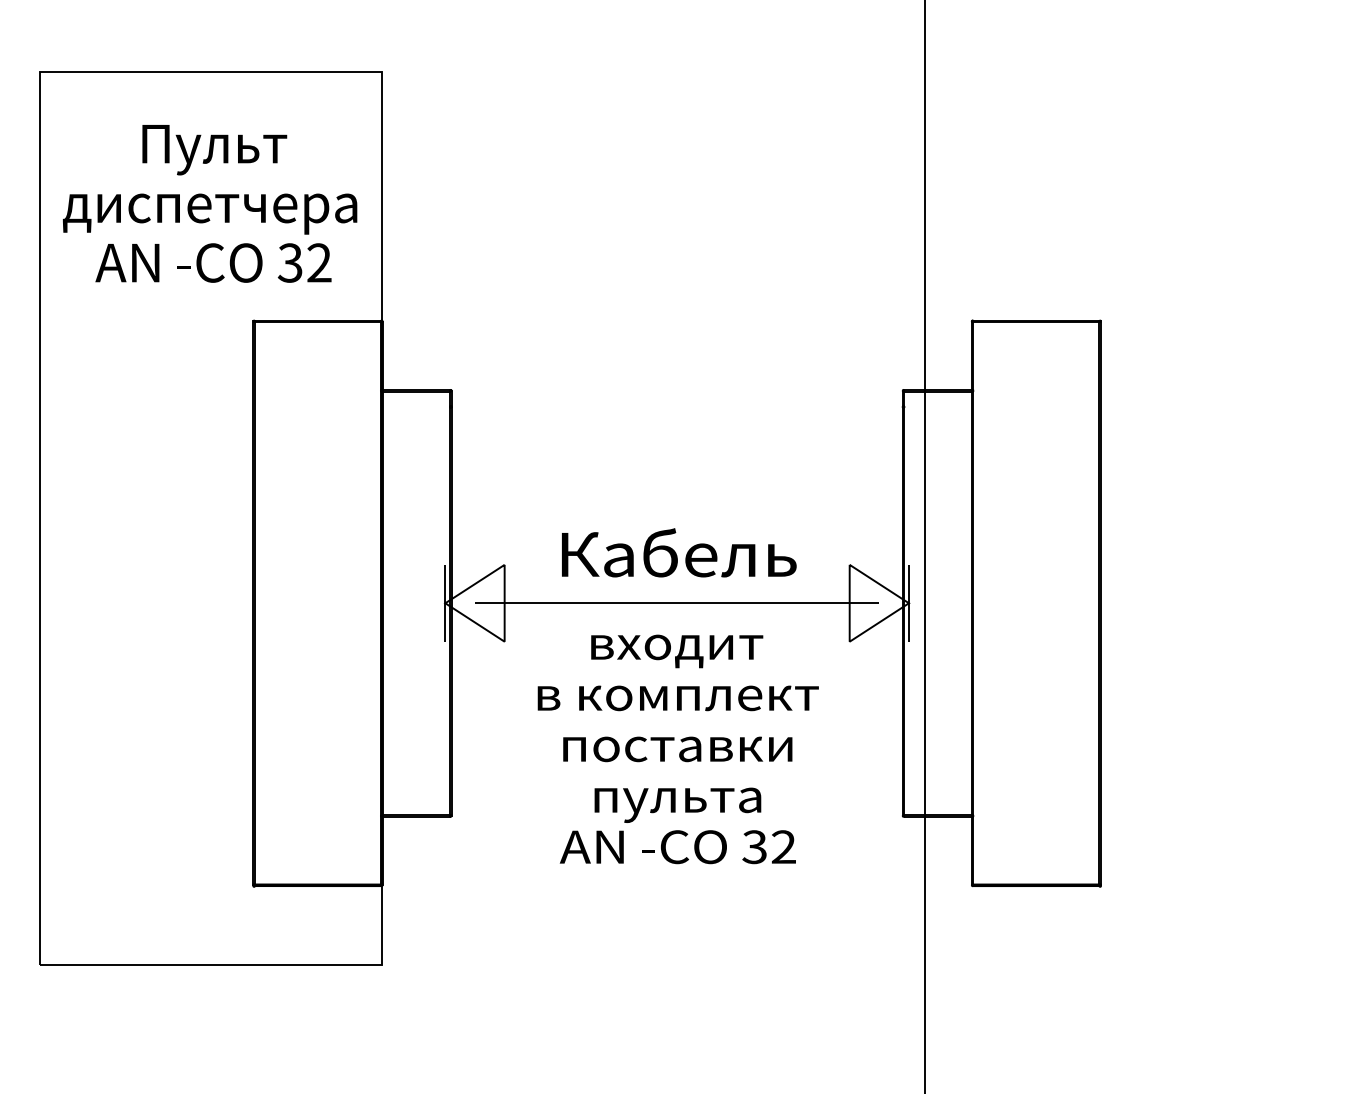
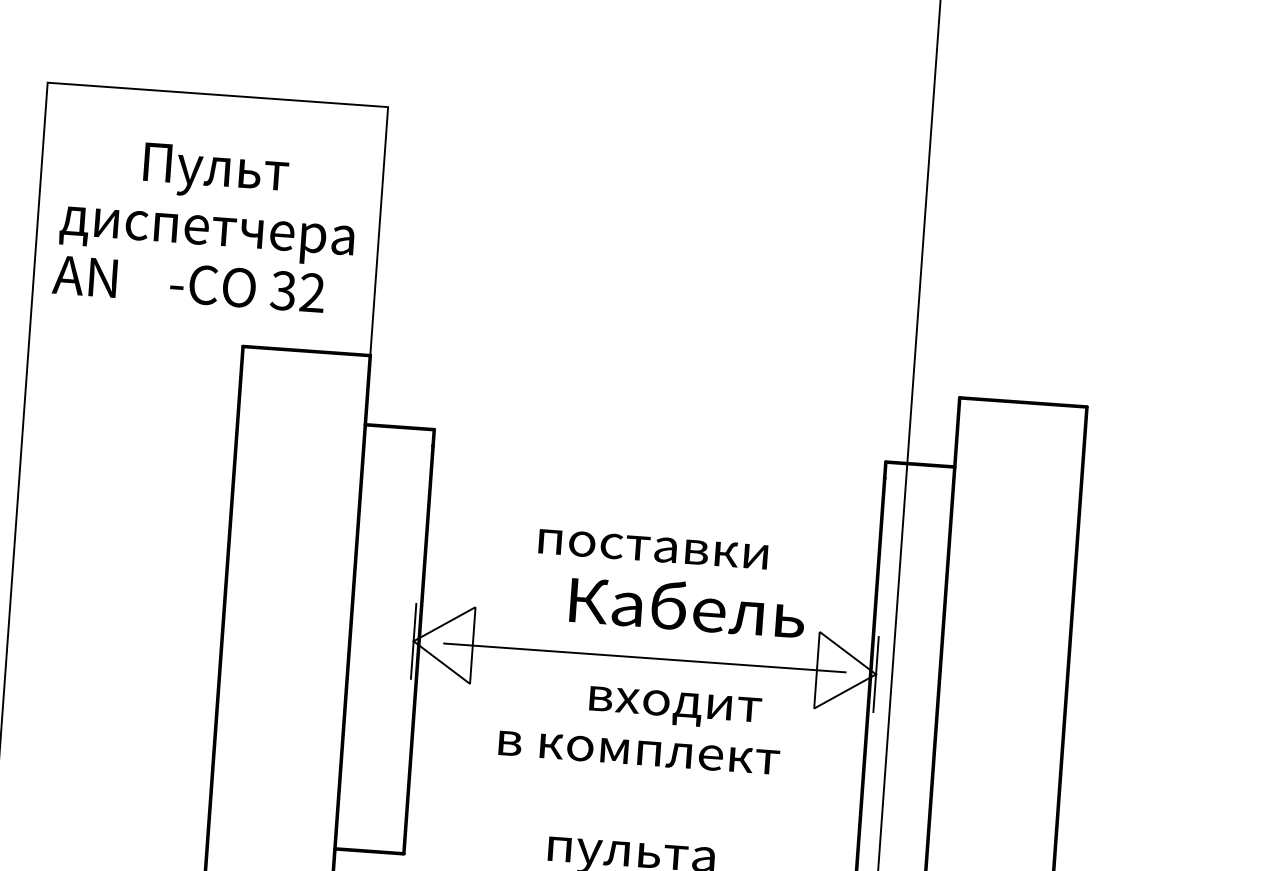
text: (127, 263) -> (84, 277), moved
text: (679, 552) -> (688, 606), moved
text: (677, 651) -> (675, 708), moved
text: (677, 749) -> (652, 549), moved

